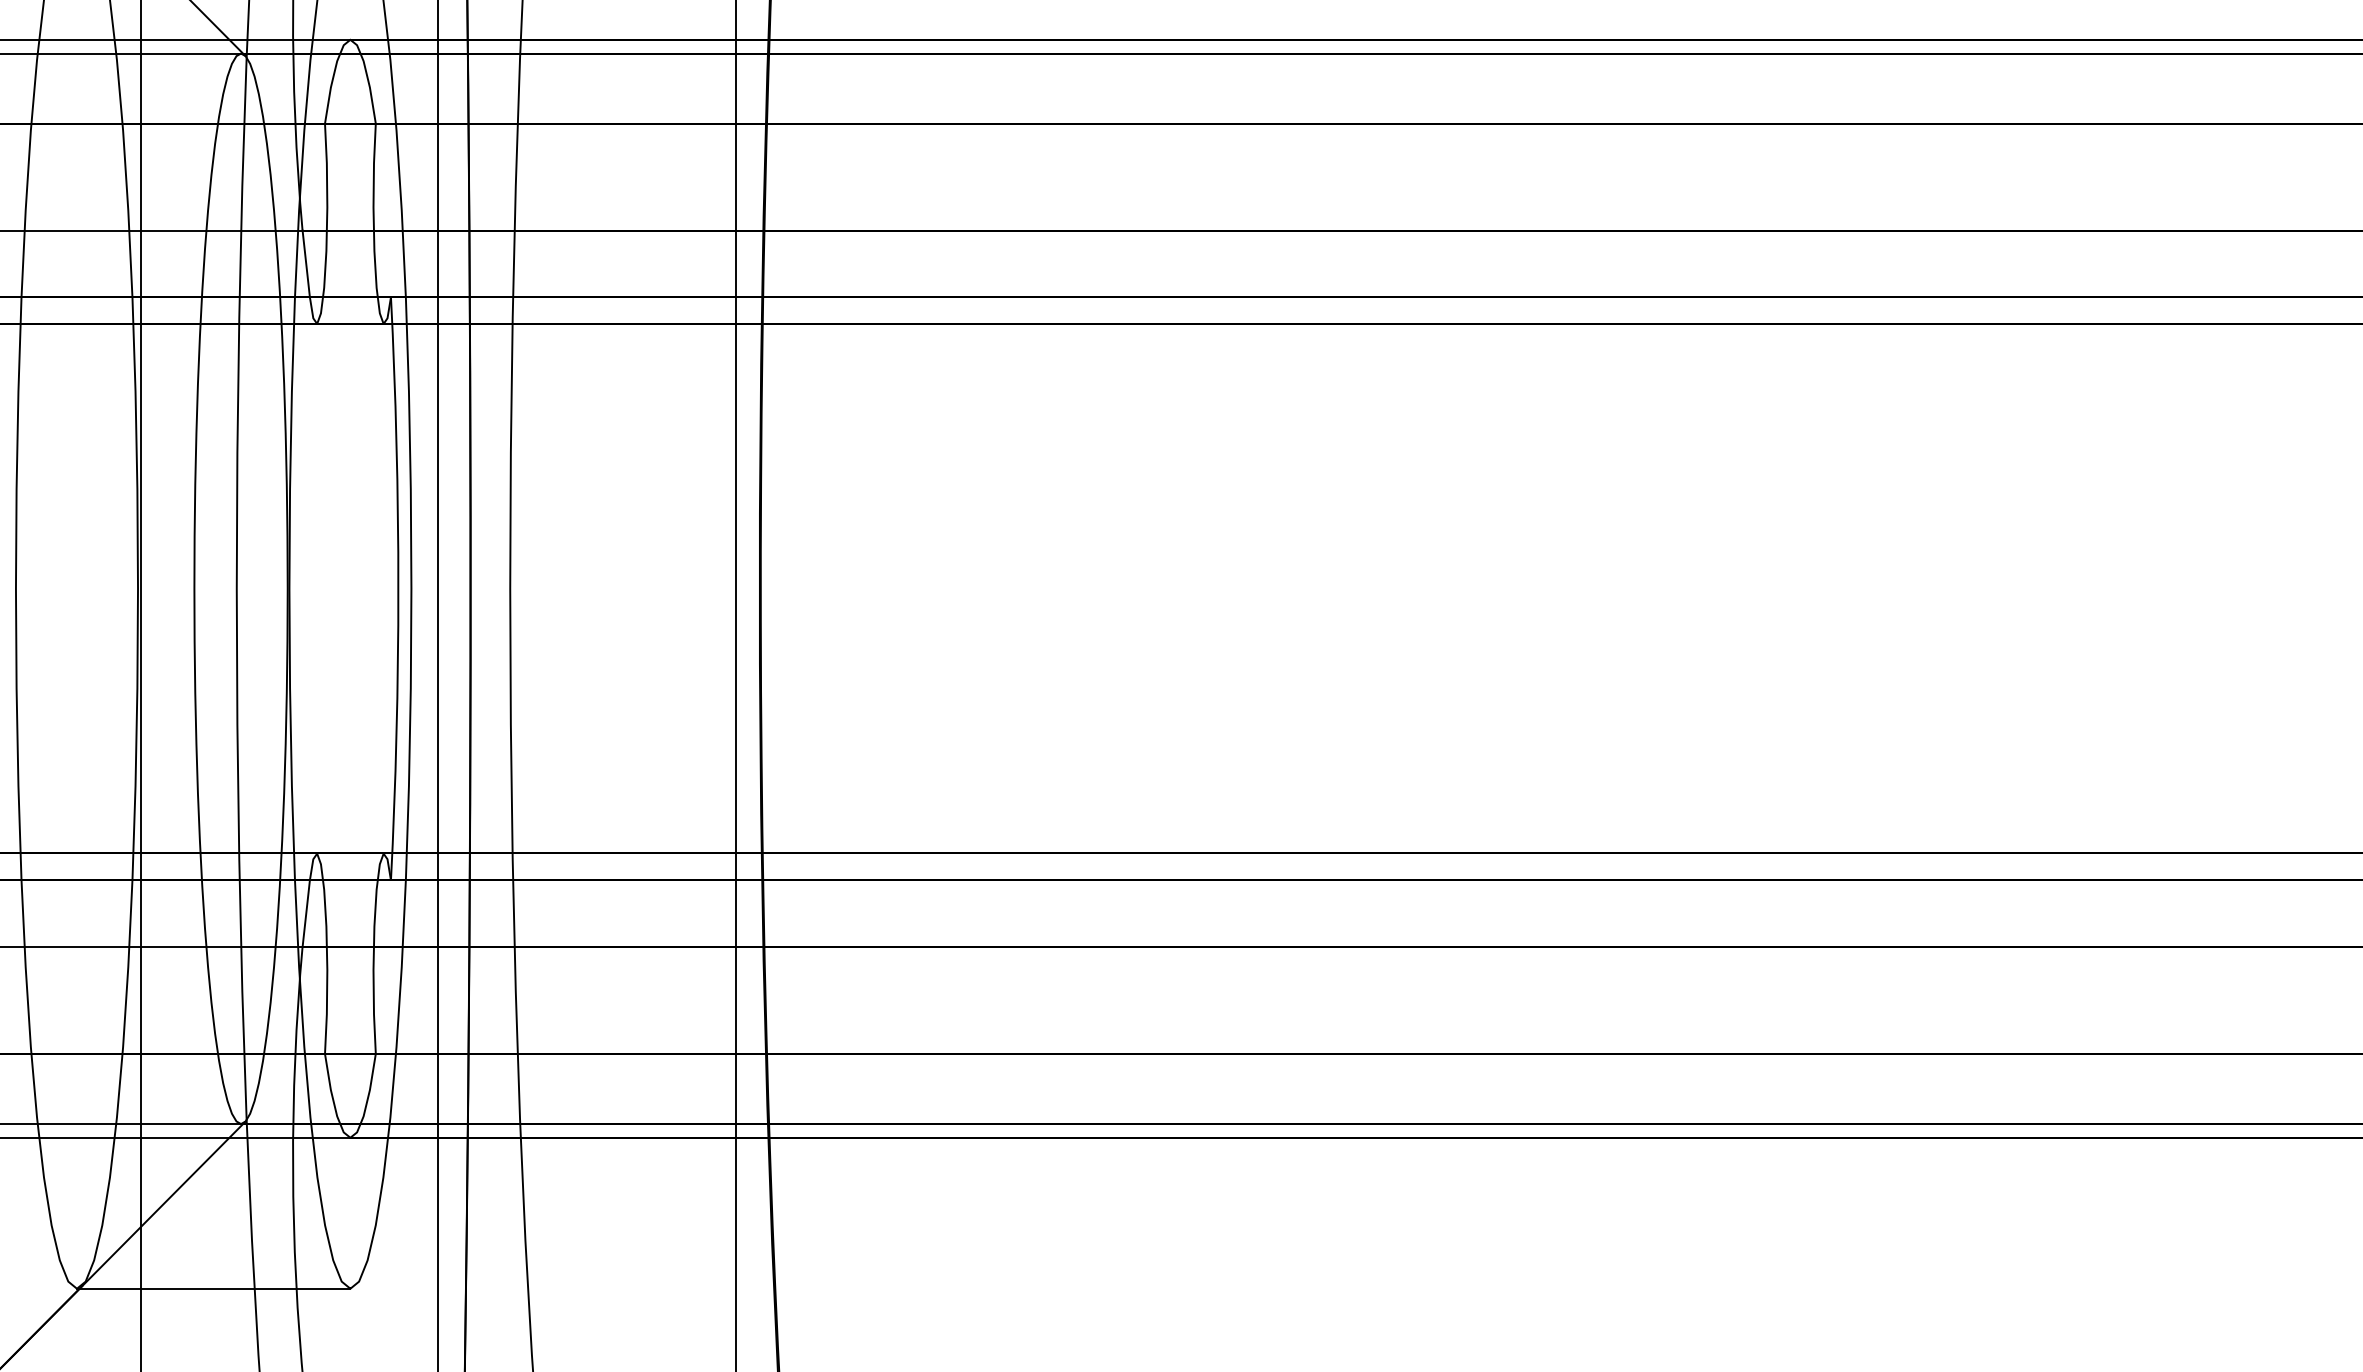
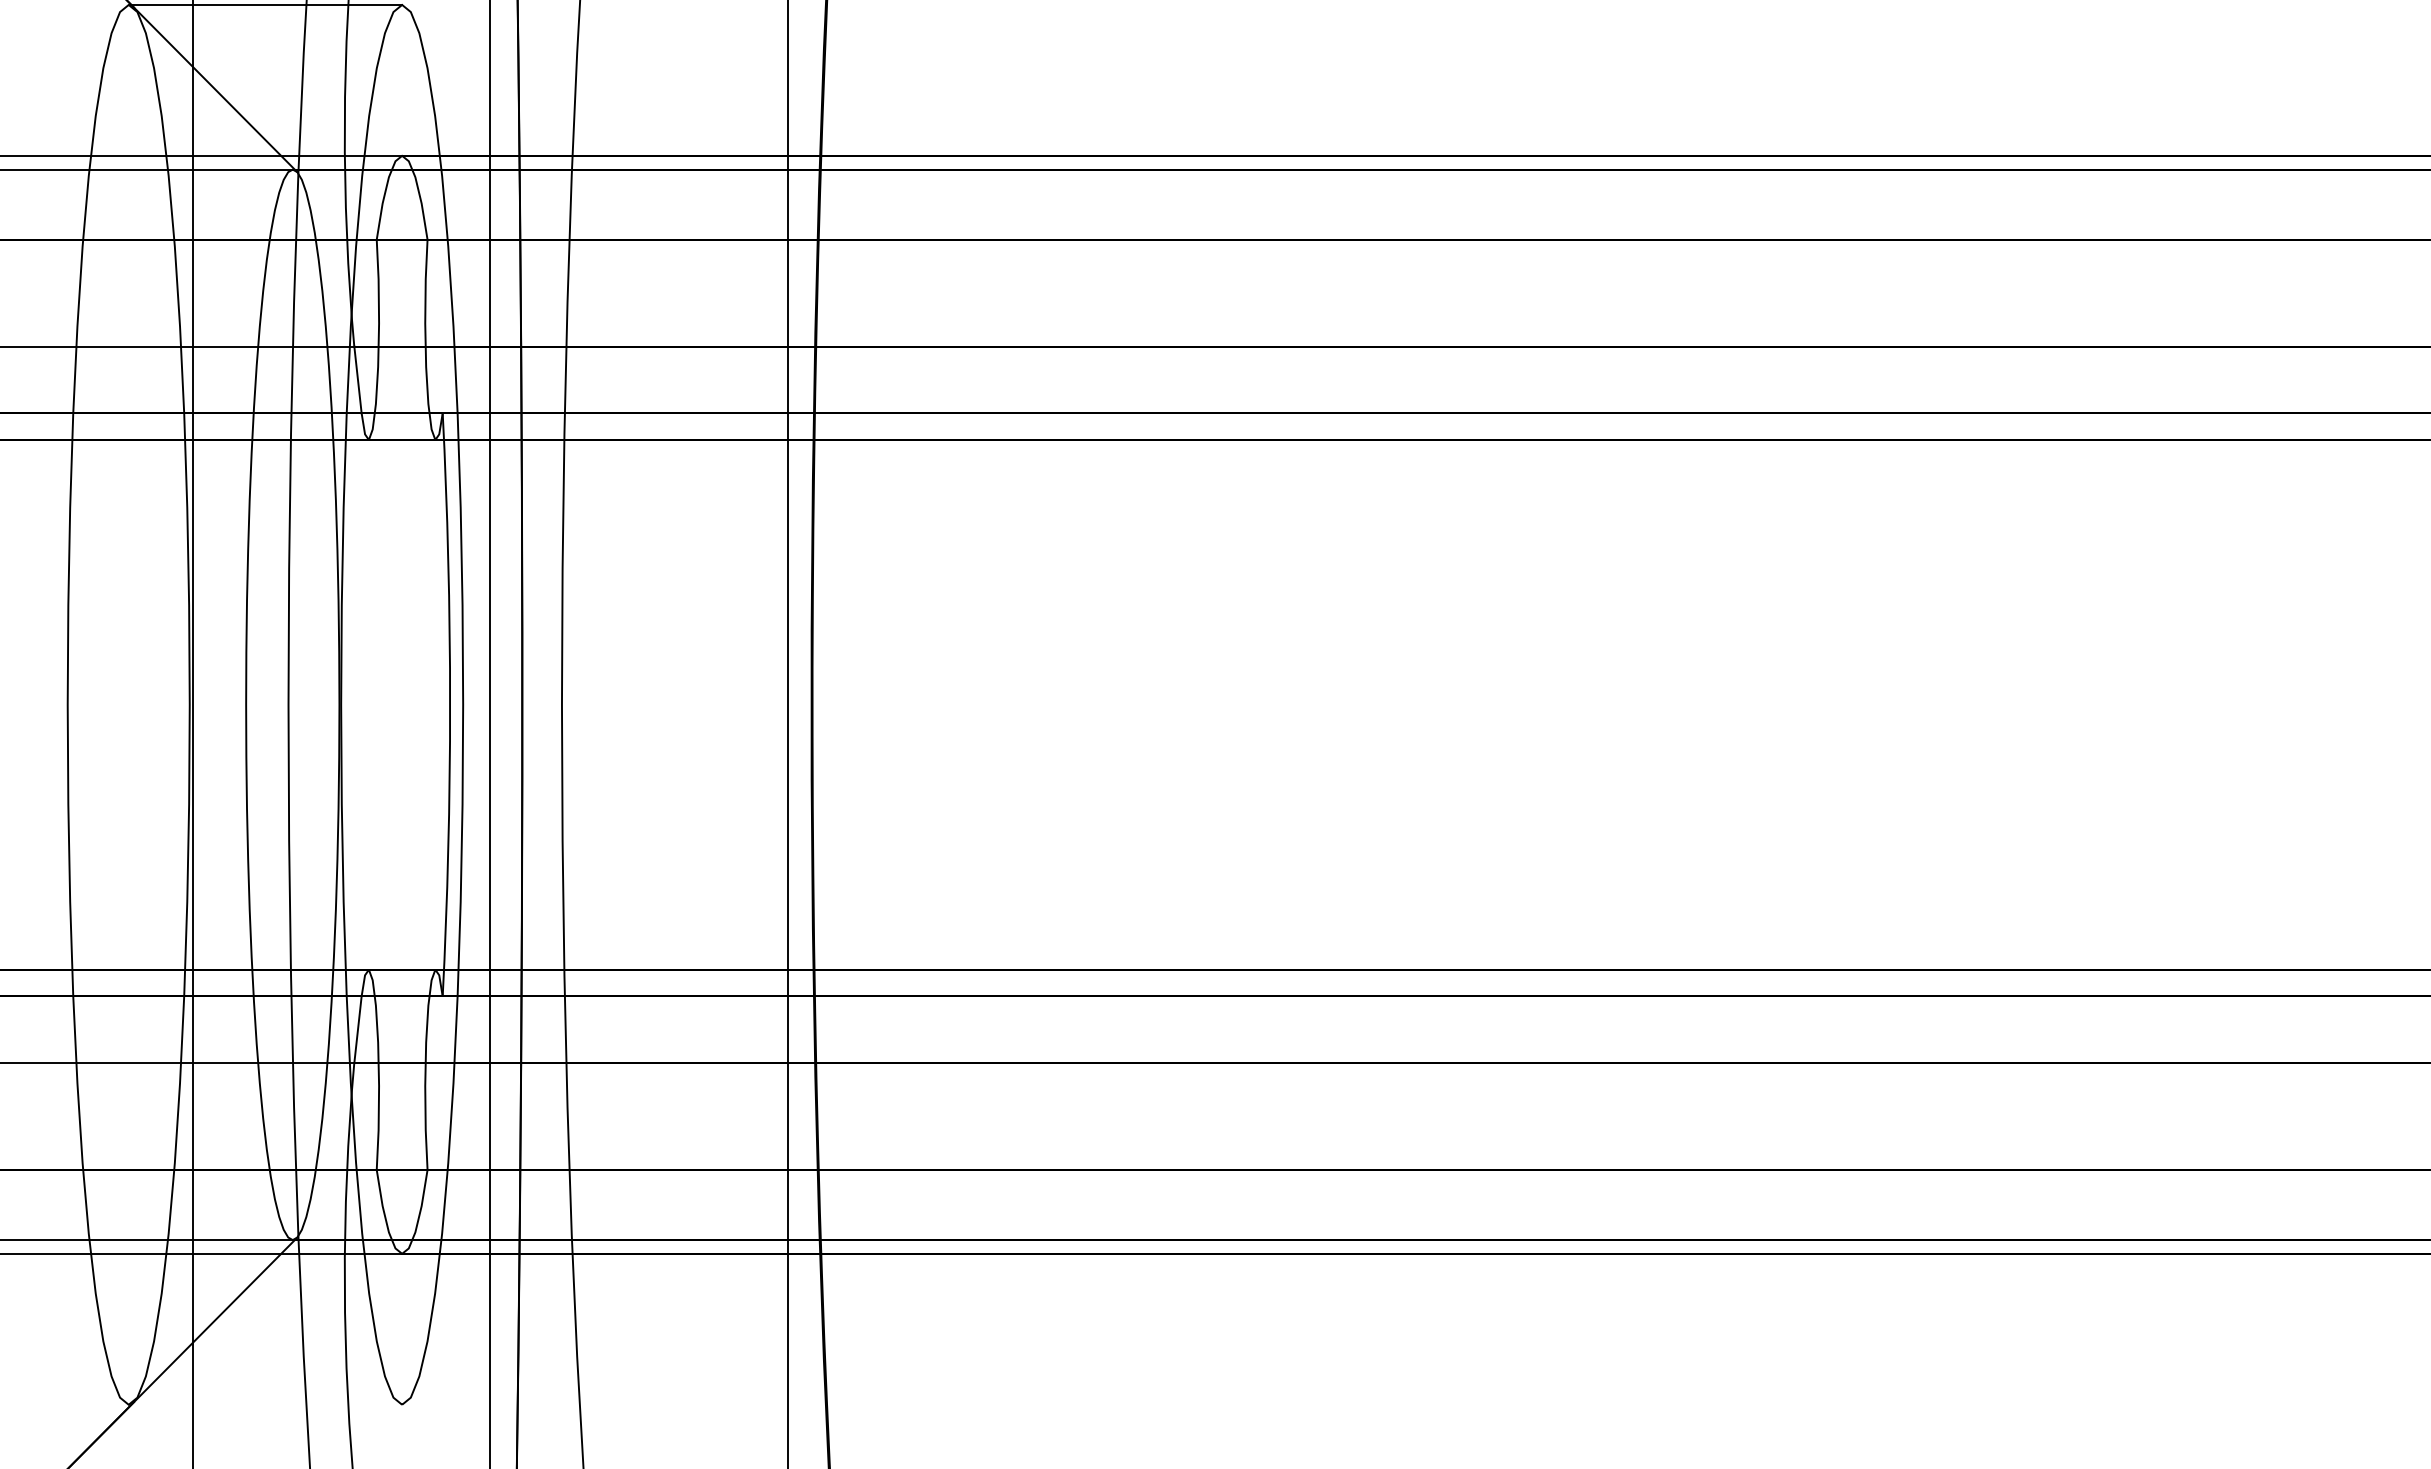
line: (213, 1288) -> (265, 1404), removed

